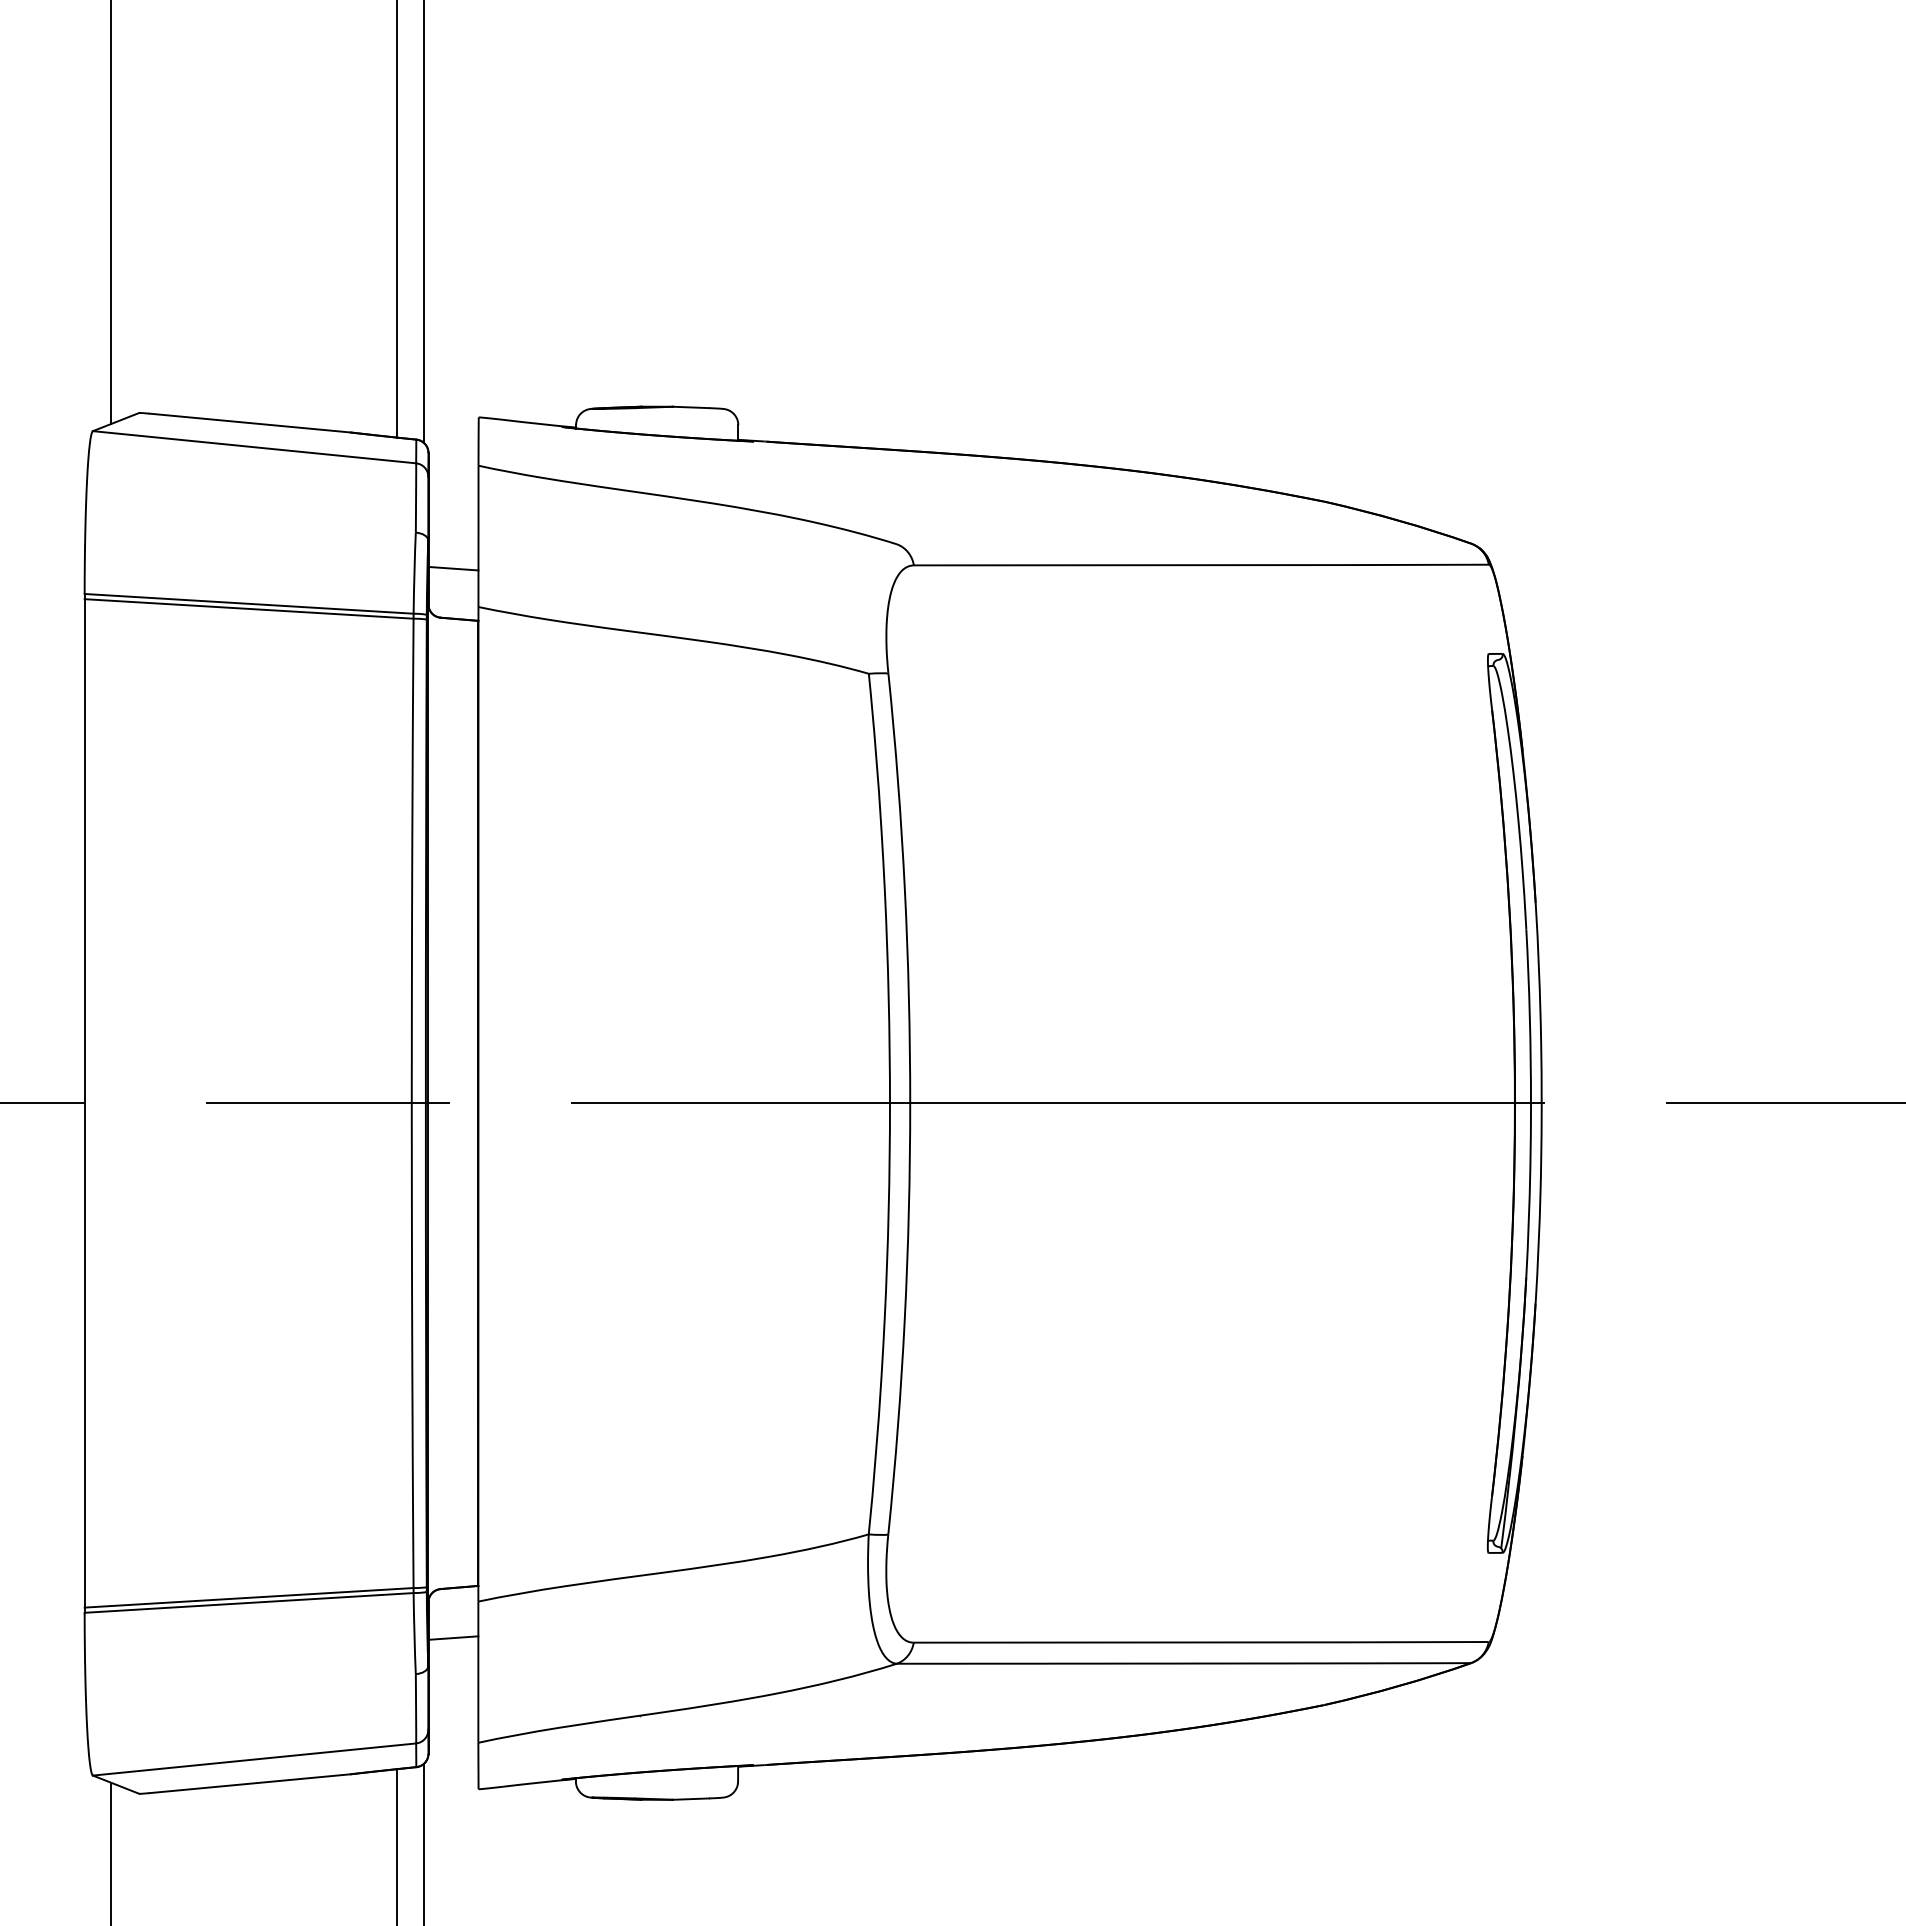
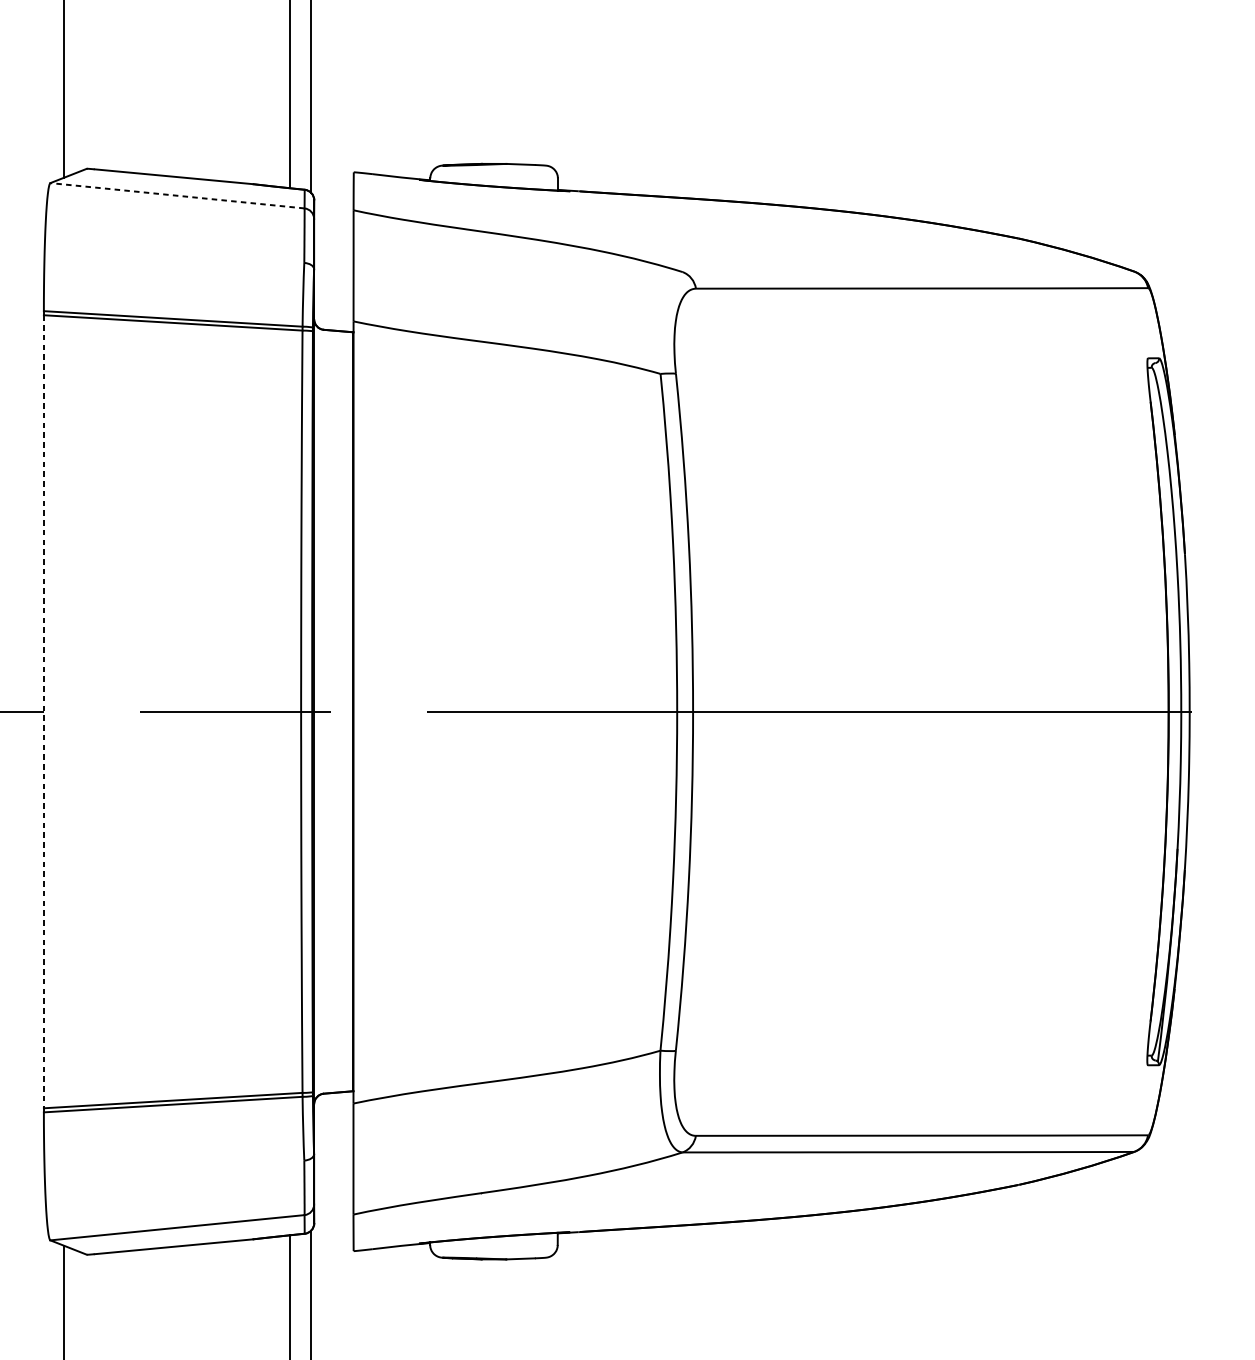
line: (254, 447) -> (177, 195), solid -> dashed
line: (453, 568) -> (333, 291), removed
line: (84, 1103) -> (43, 711), solid -> dashed
line: (453, 1637) -> (333, 1131), removed

